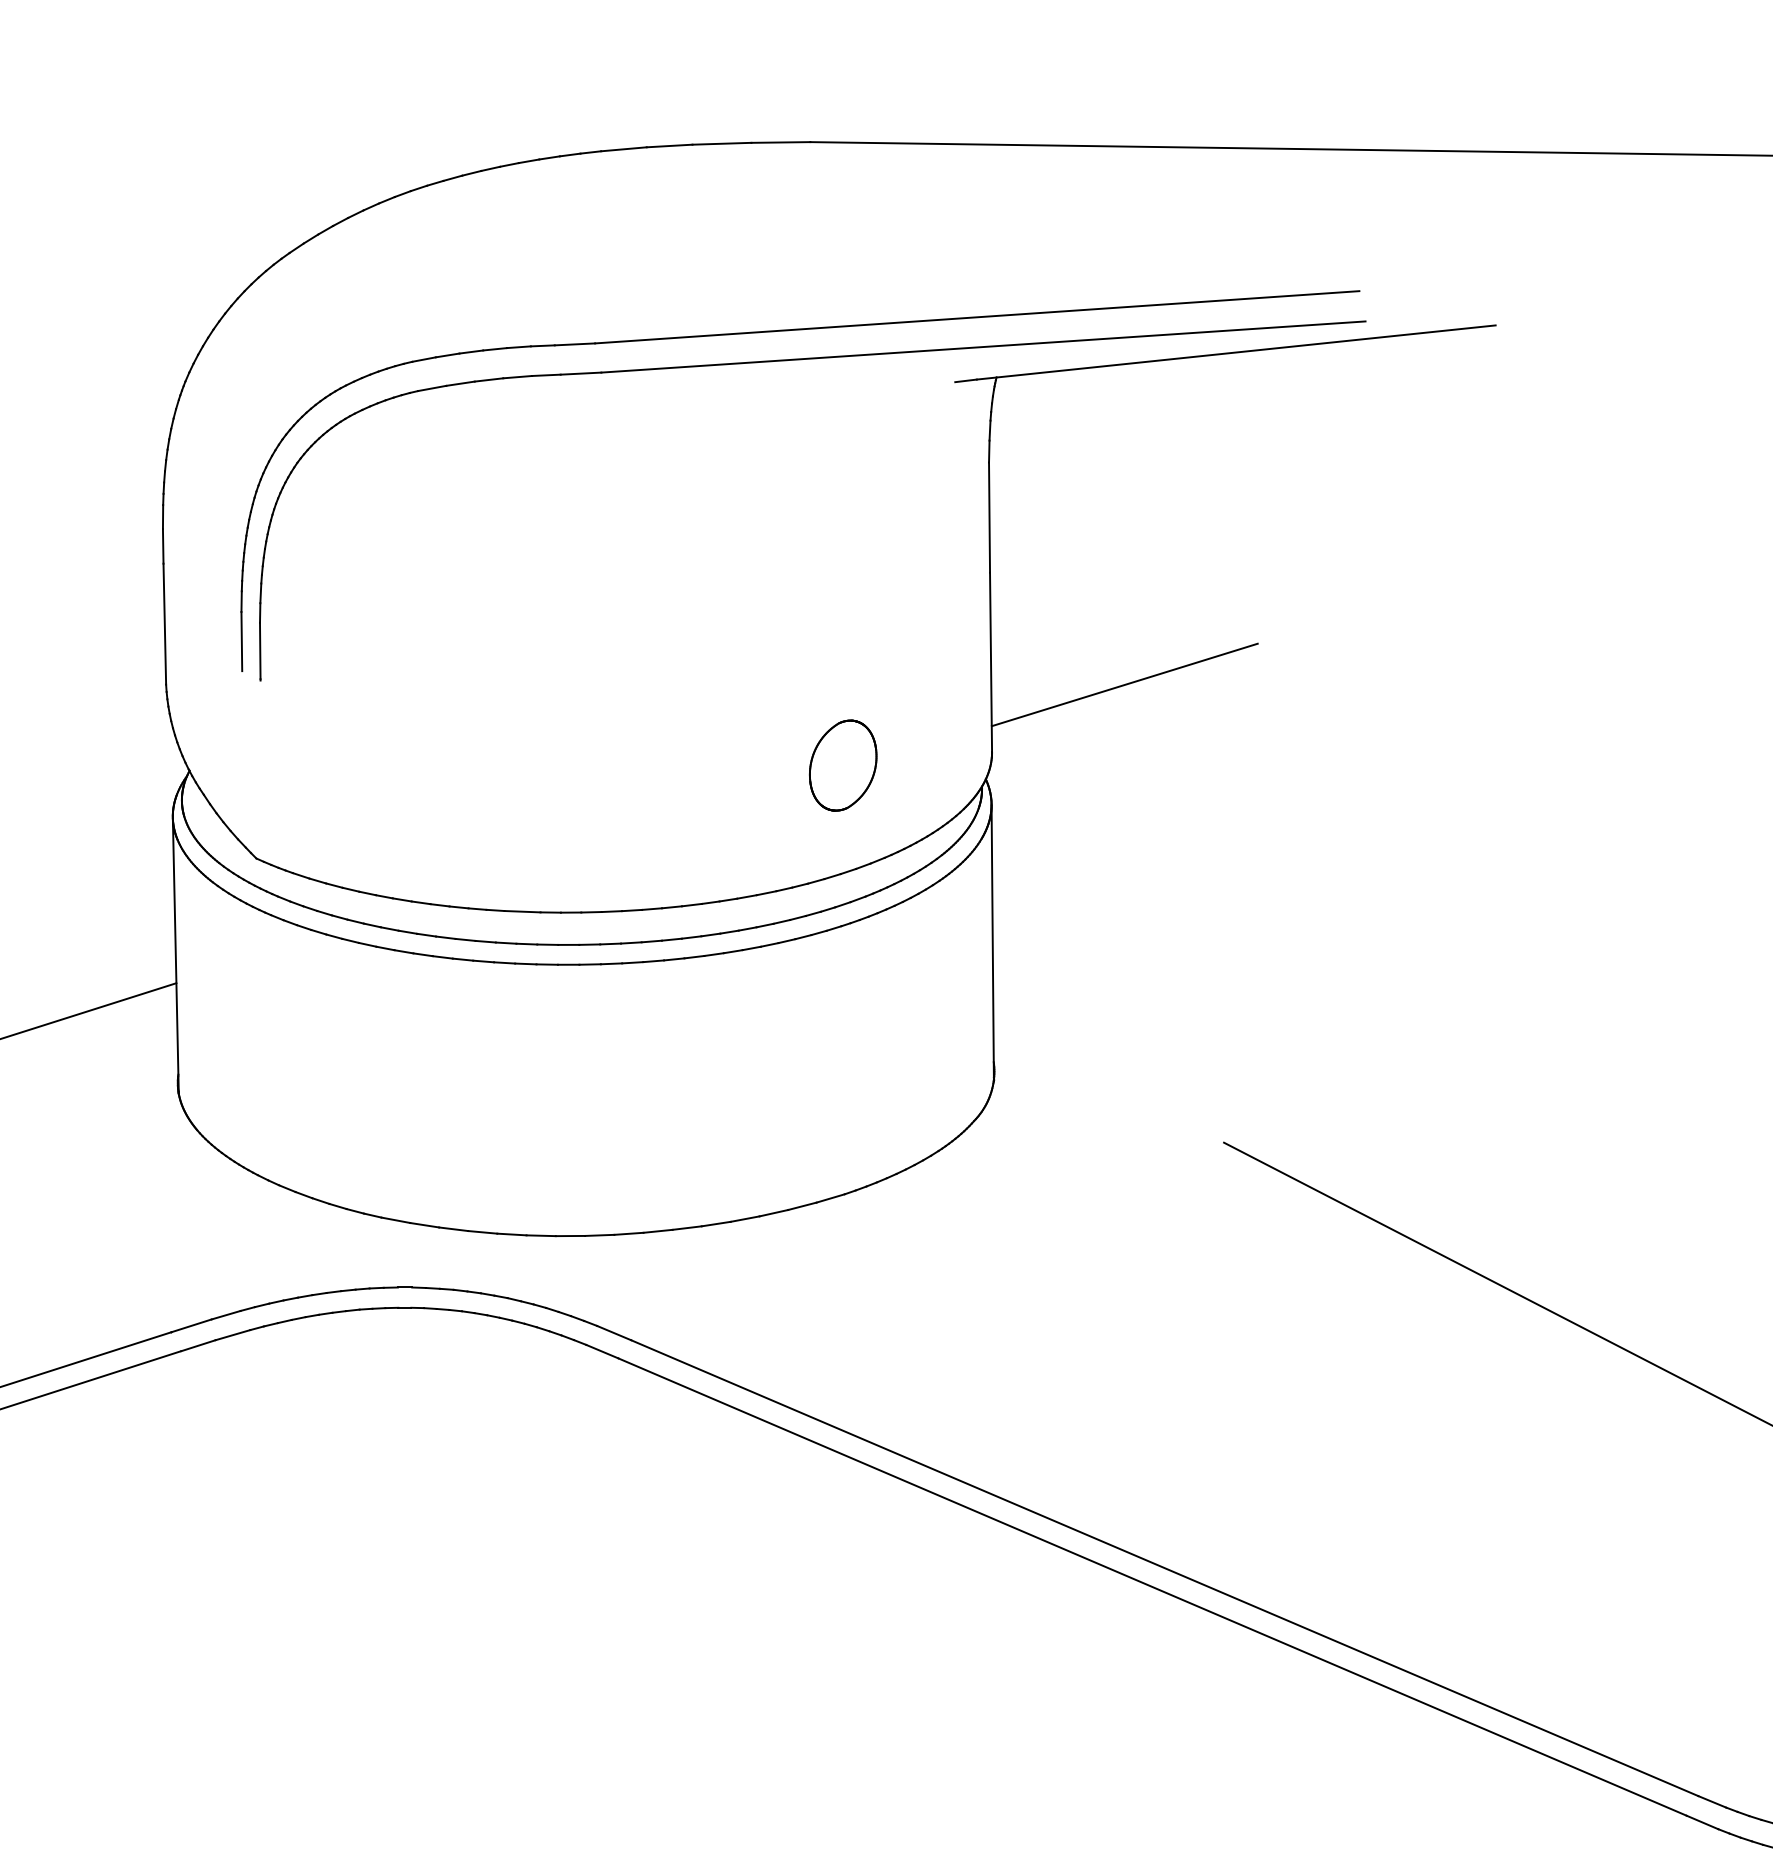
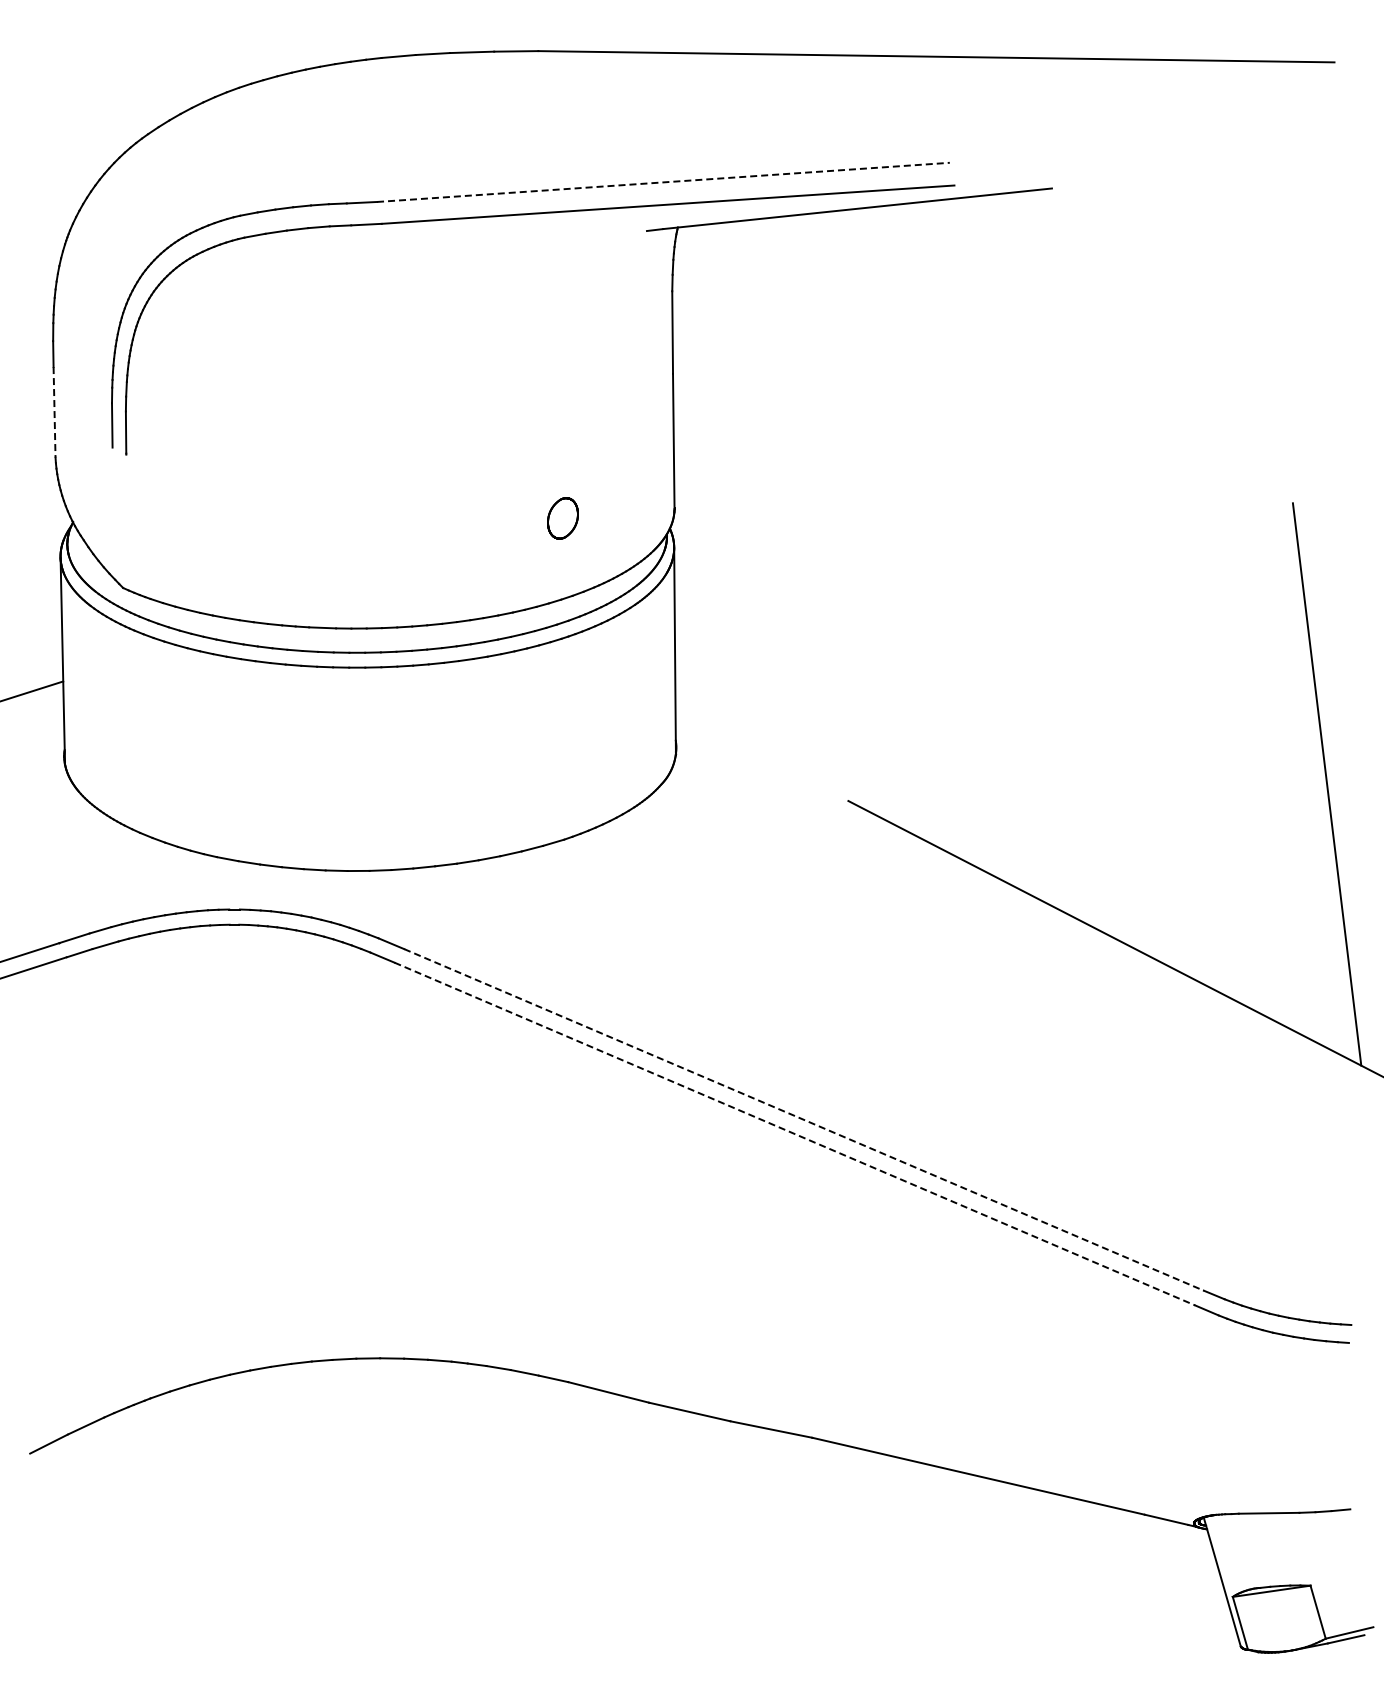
line: (977, 317) -> (663, 182), solid -> dashed
line: (164, 624) -> (54, 412), solid -> dashed
line: (1124, 684) -> (773, 457), removed
part: (842, 765) -> (562, 518), size x0.6
line: (1164, 1567) -> (803, 1119), solid -> dashed
line: (1153, 1587) -> (795, 1134), solid -> dashed

